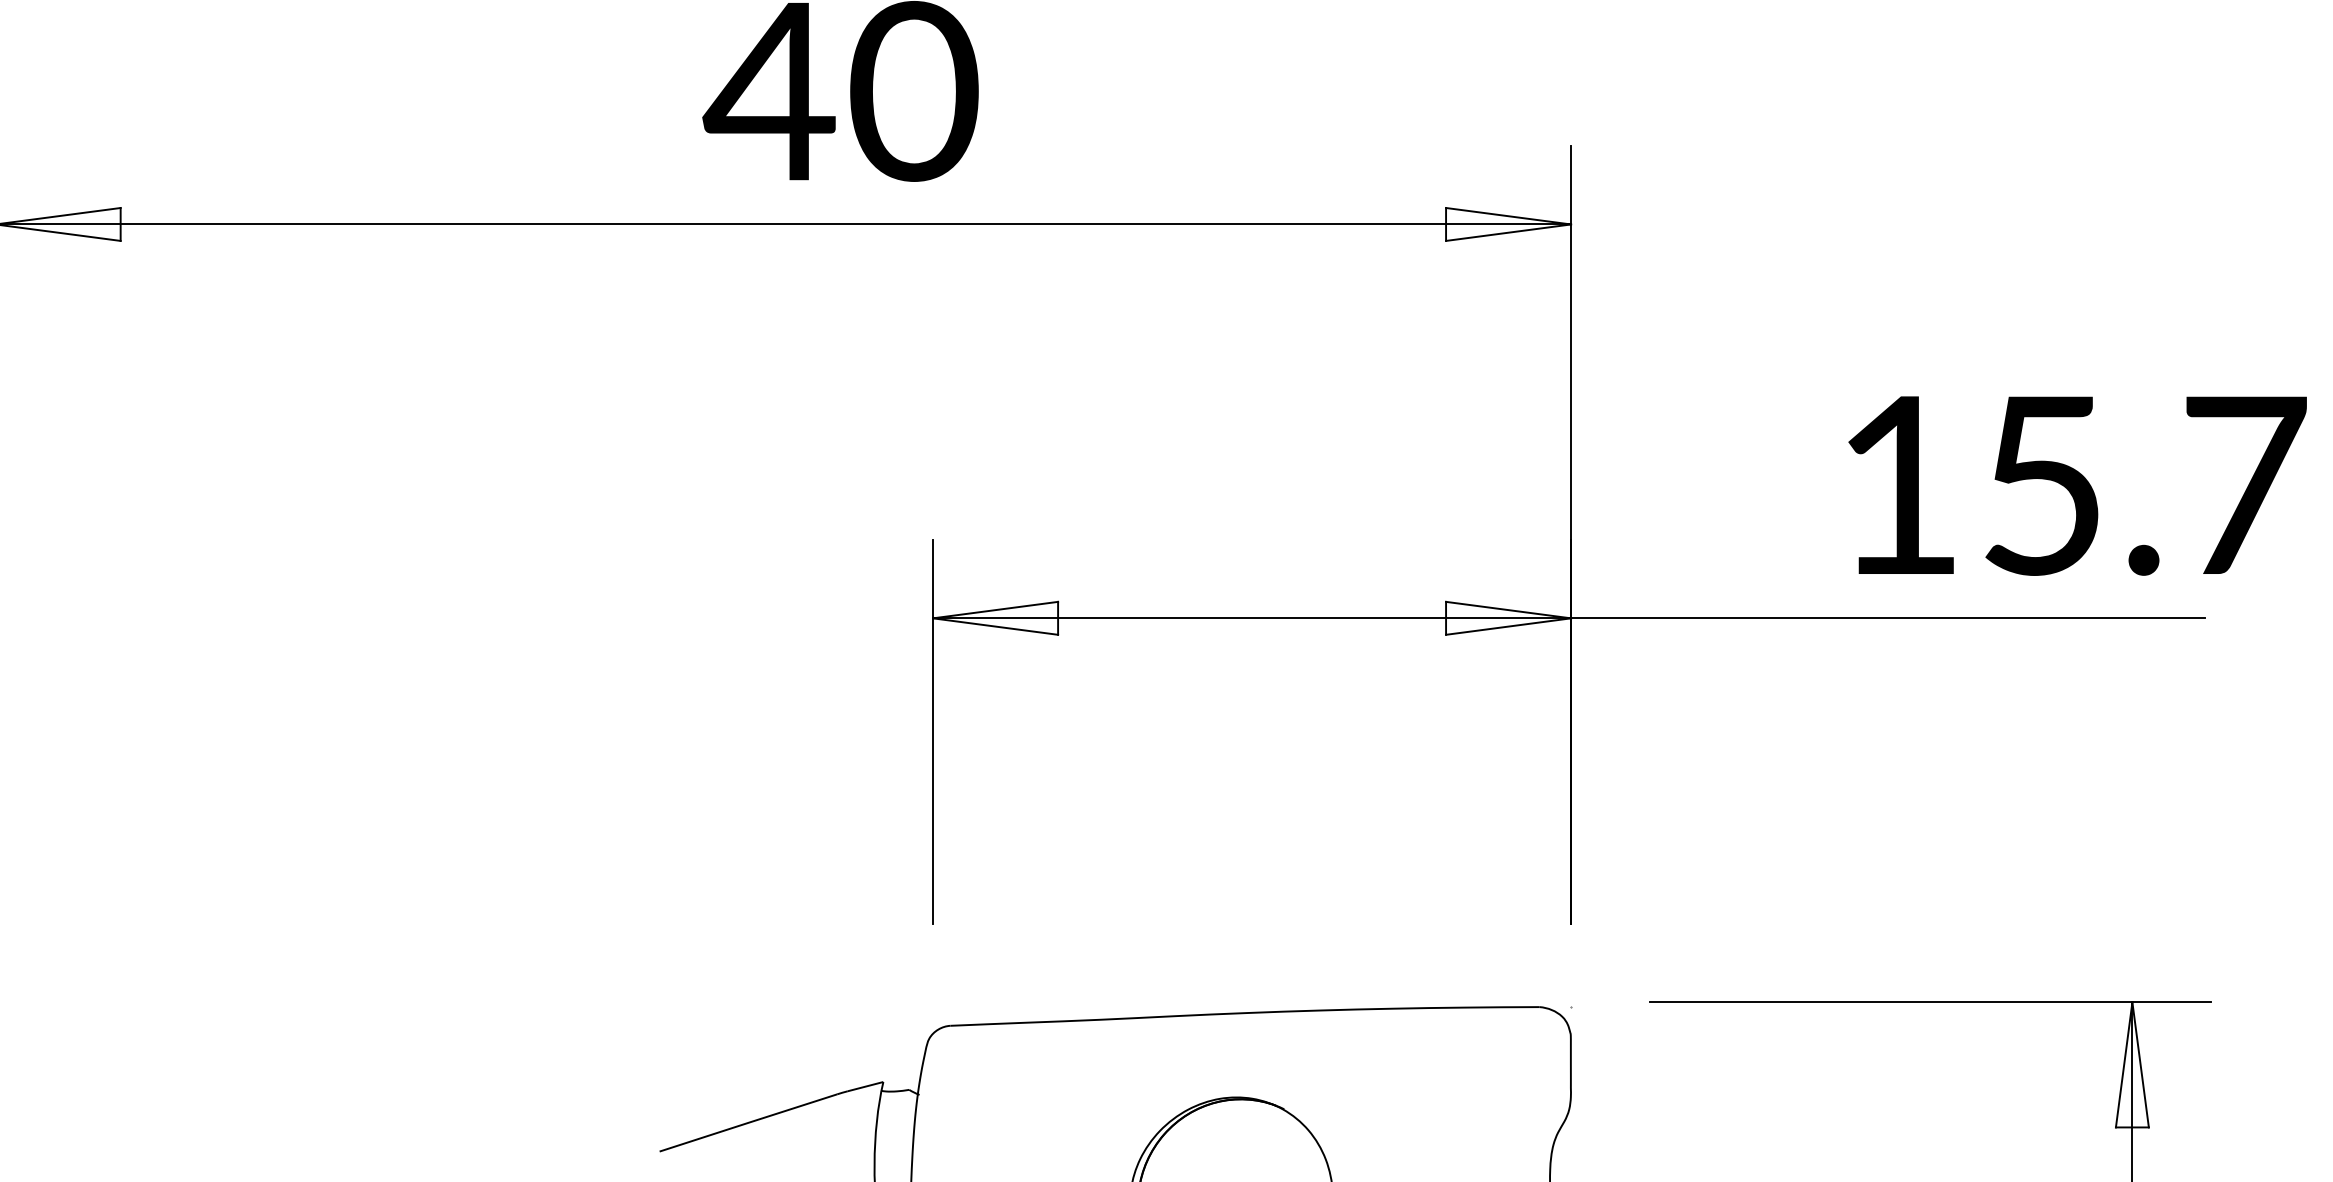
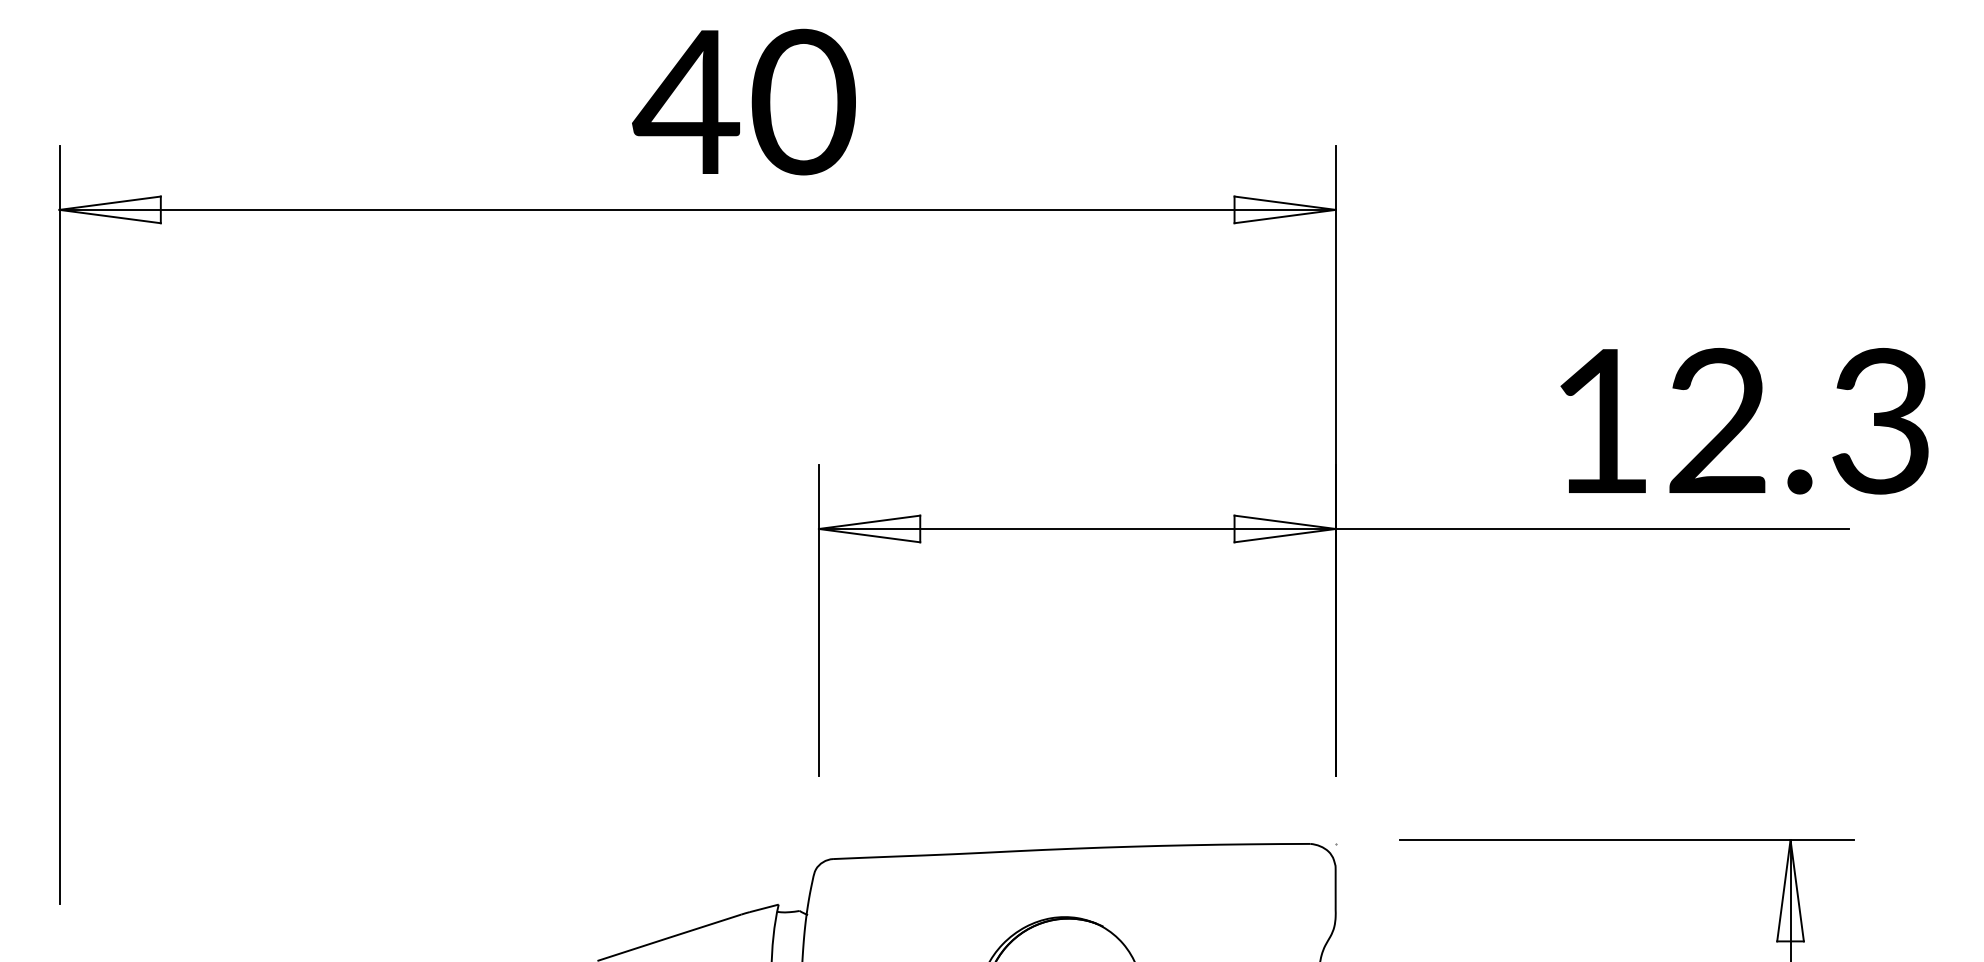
text: (2144, 484) -> (1800, 420), 15.7 -> 12.3

